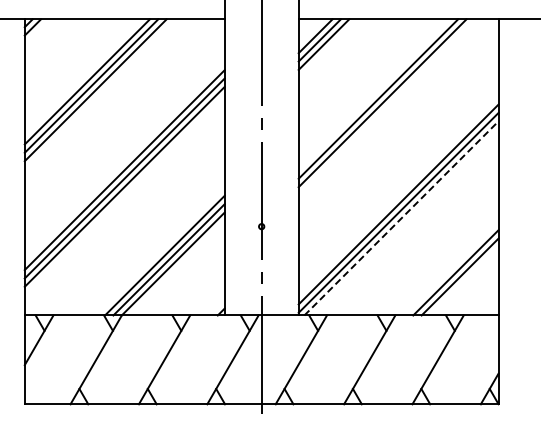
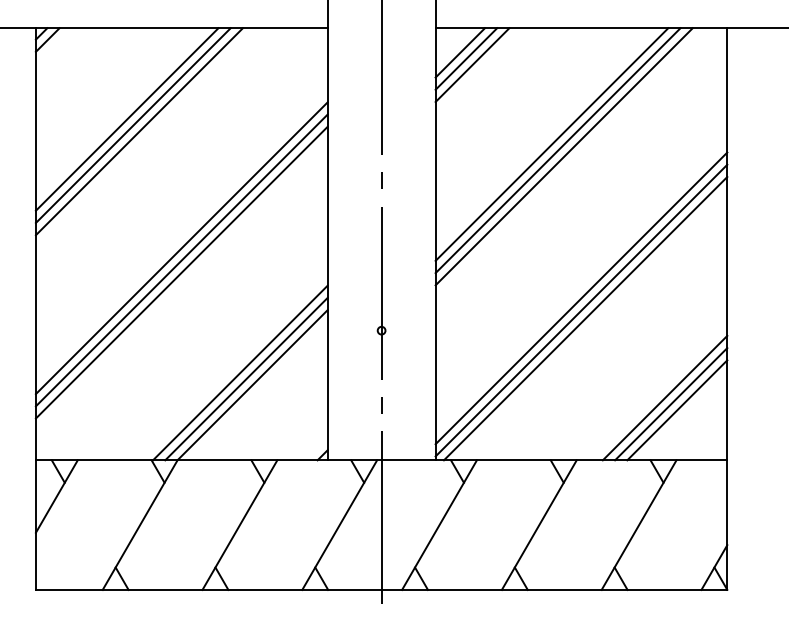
line: (386, 107) -> (563, 156), added
line: (401, 218) -> (585, 318), dashed -> solid
line: (464, 280) -> (677, 409), added

